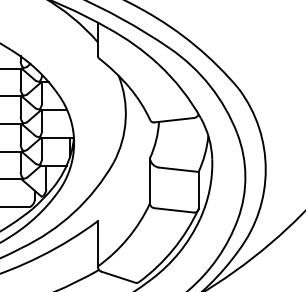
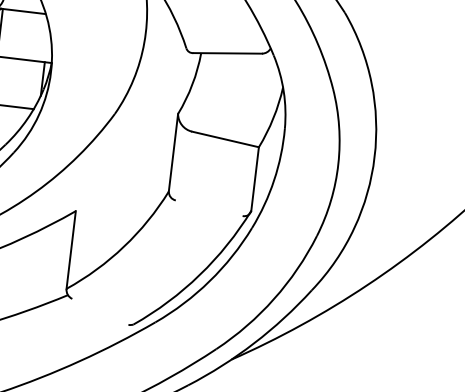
line: (173, 210) -> (207, 208), removed
line: (118, 276) -> (99, 310), removed

